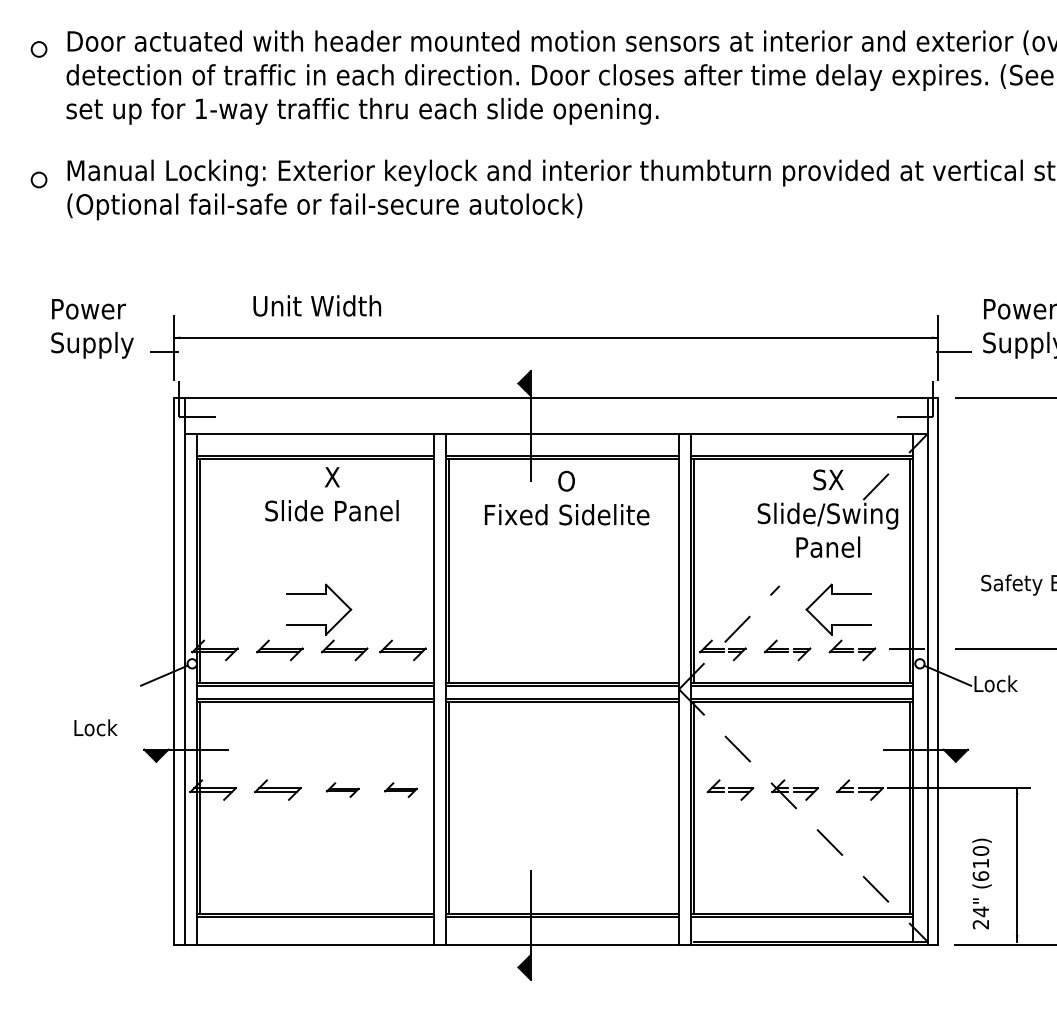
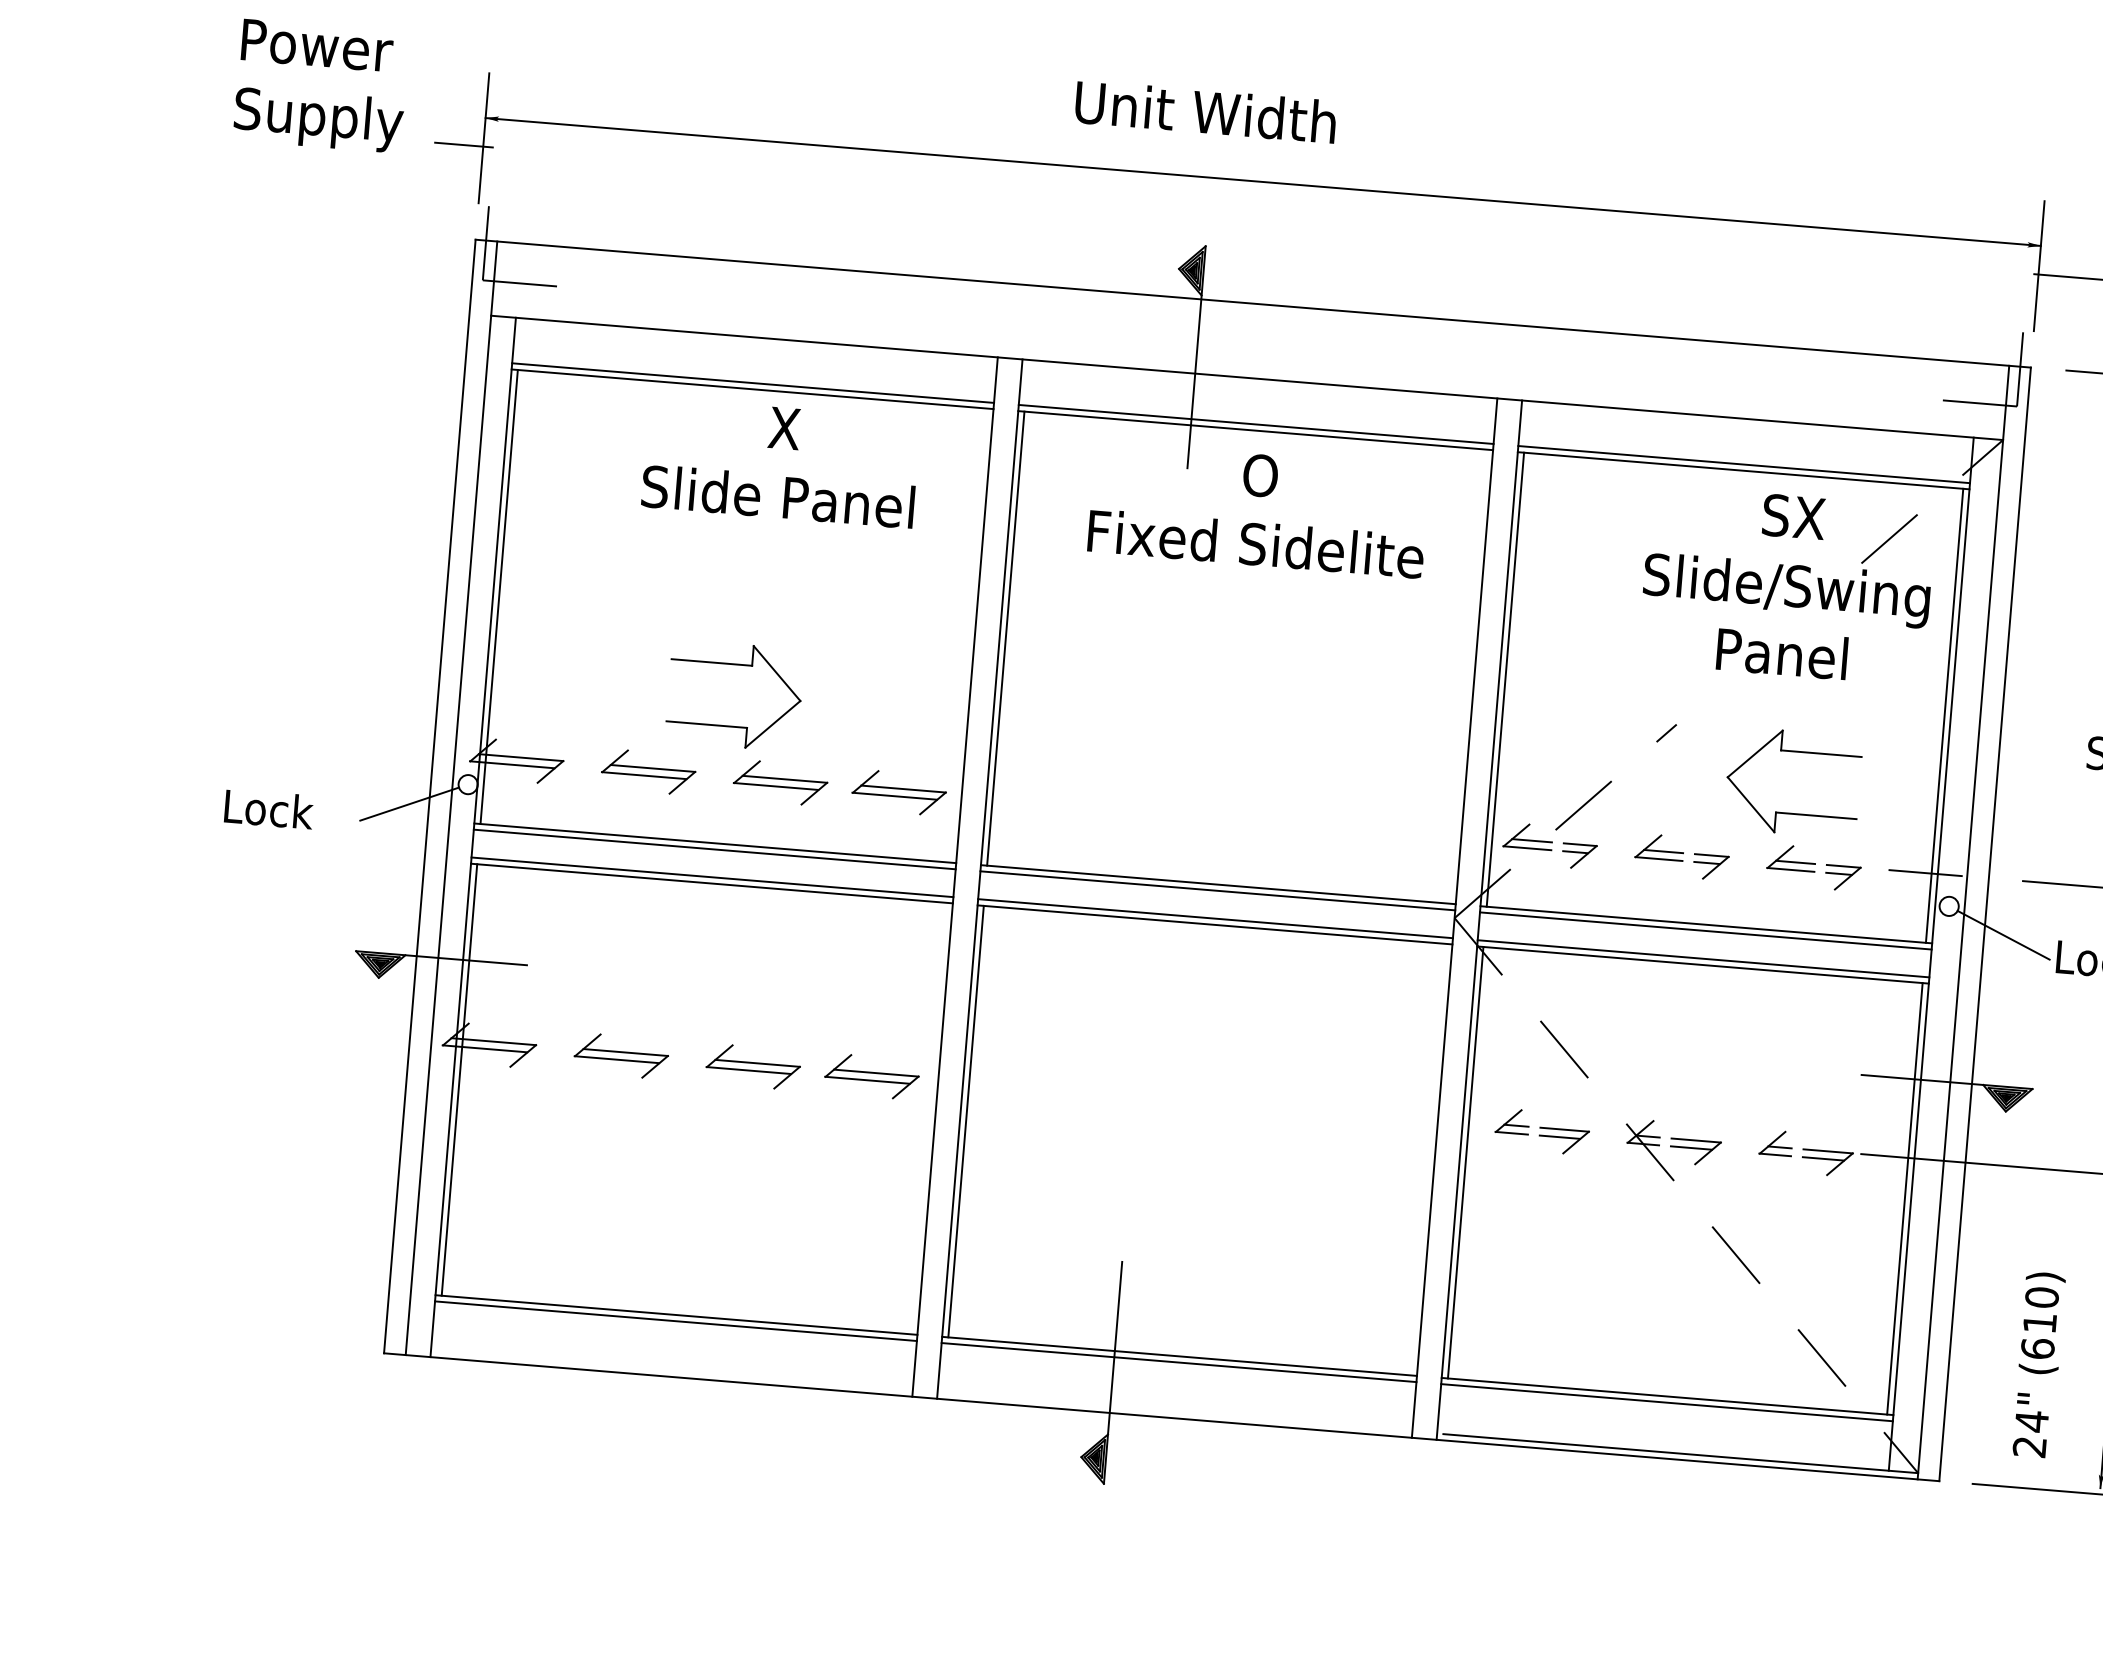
text: (317, 305) -> (1206, 111), moved
text: (95, 727) -> (268, 808), moved
part: (342, 789) -> (752, 1065), size x1.43
part: (400, 789) -> (870, 1075), size x1.43

